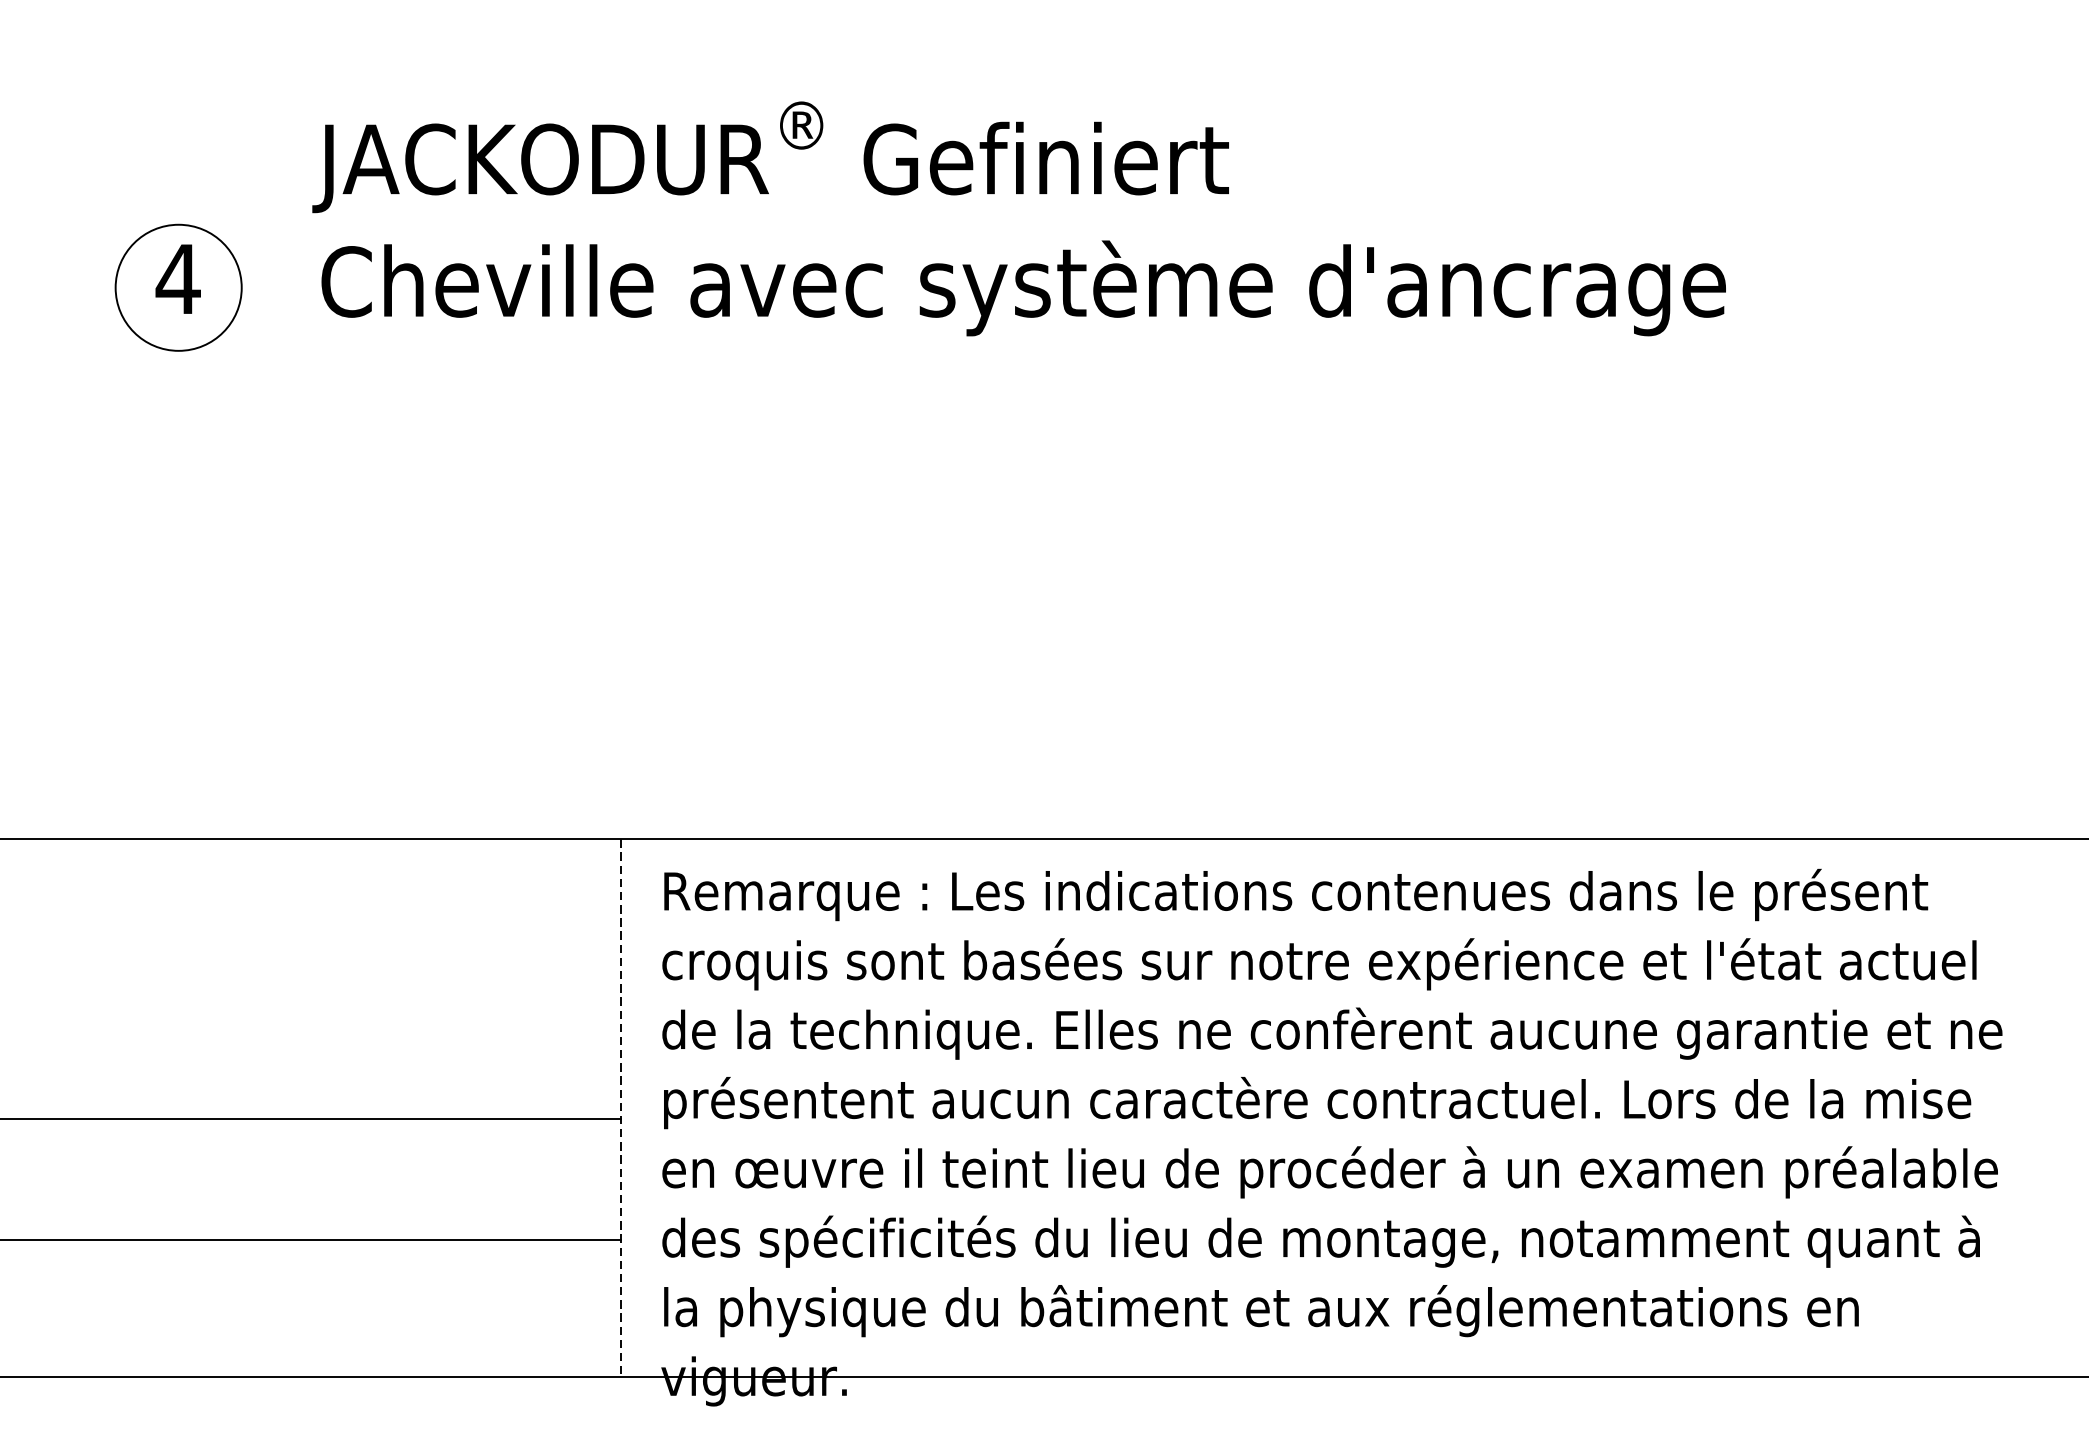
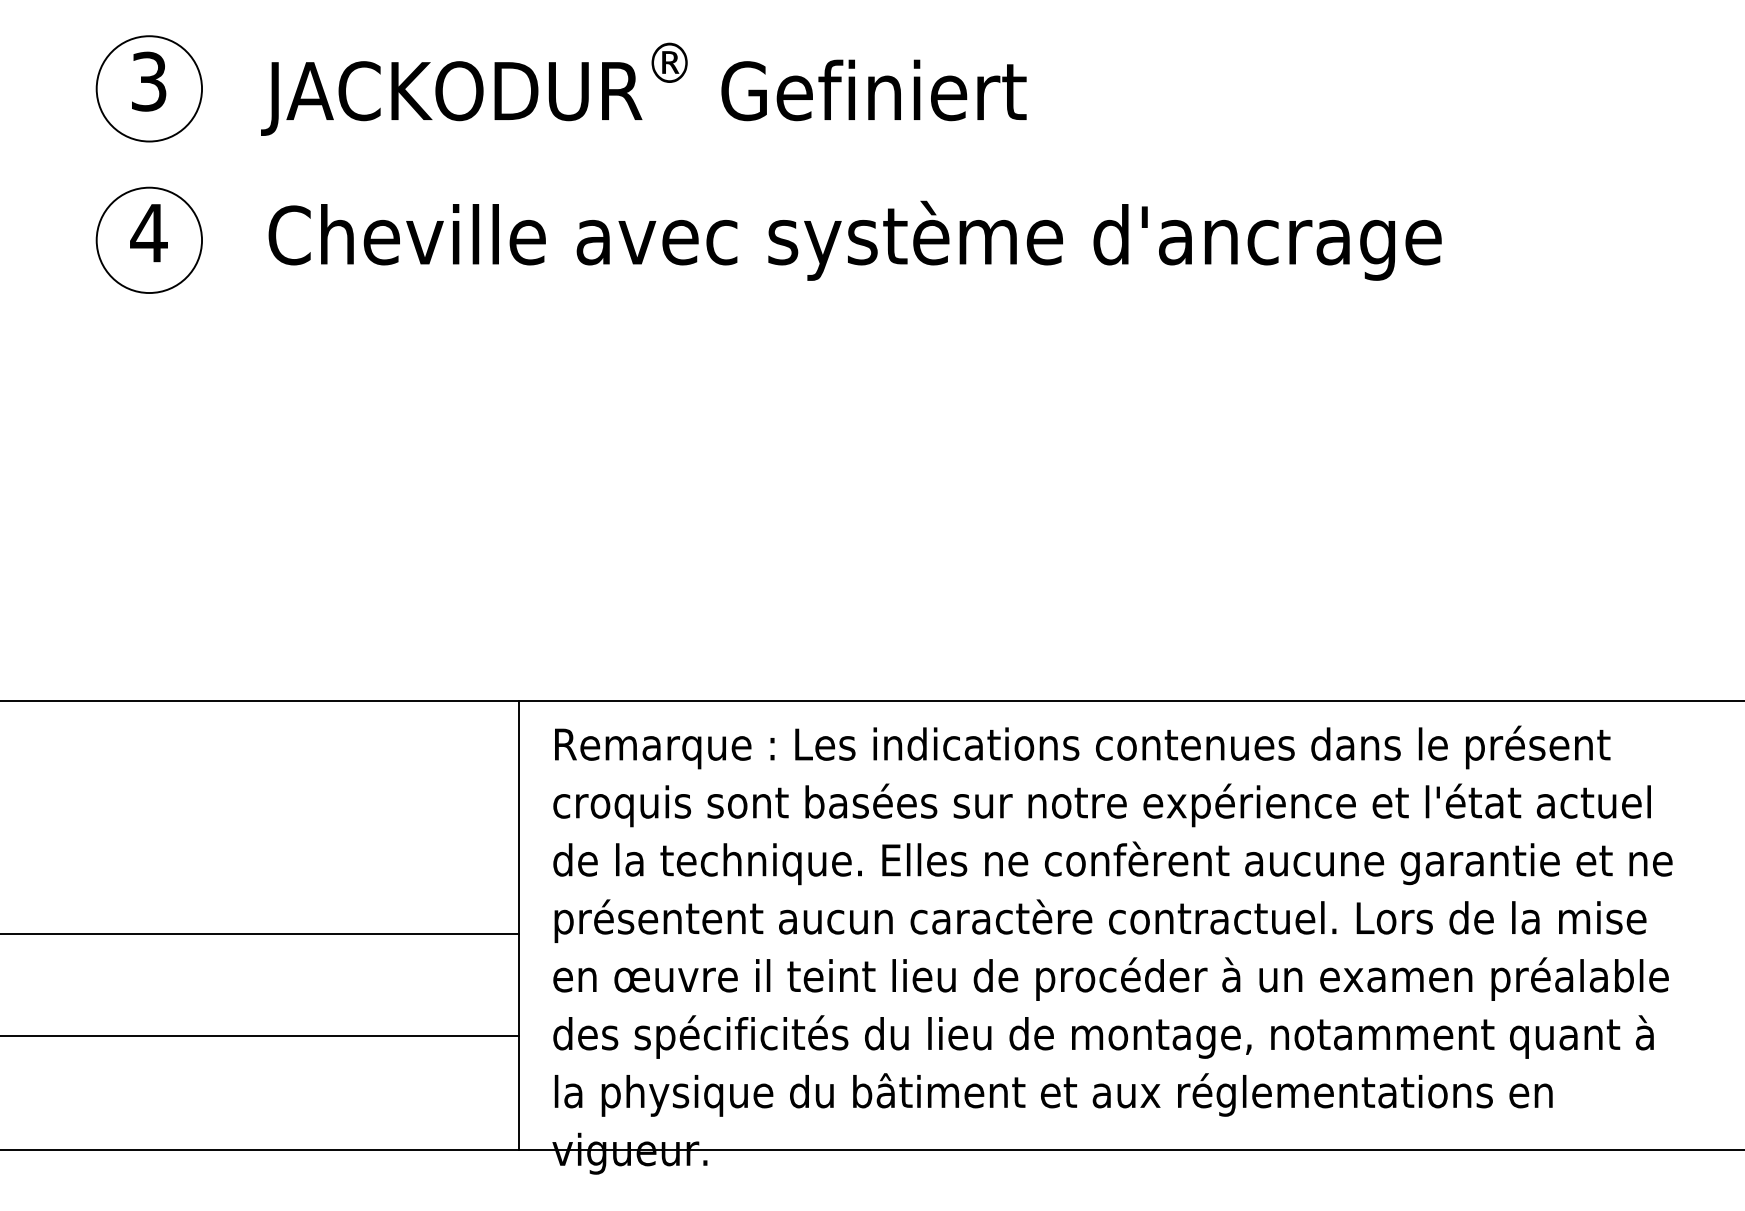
part: (177, 105) -> (148, 88), added
text: (770, 156) -> (643, 88), moved
line: (620, 1108) -> (518, 925), dashed -> solid

